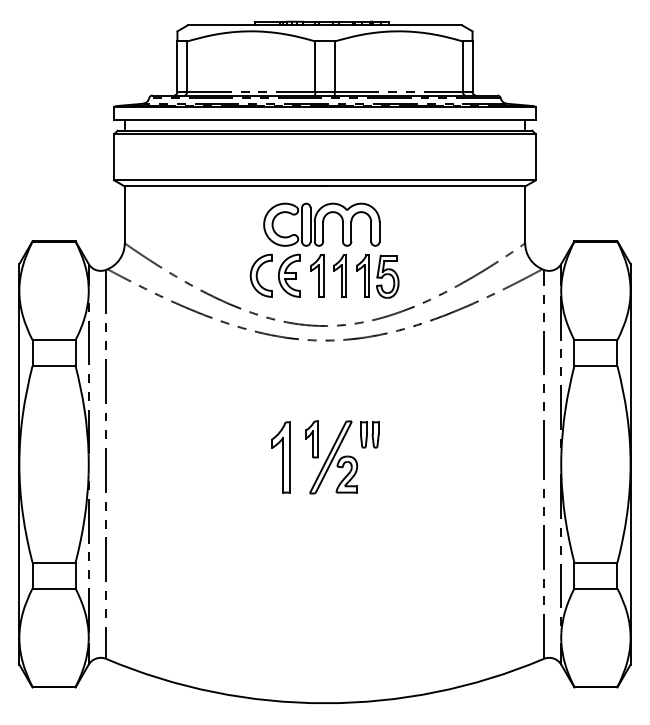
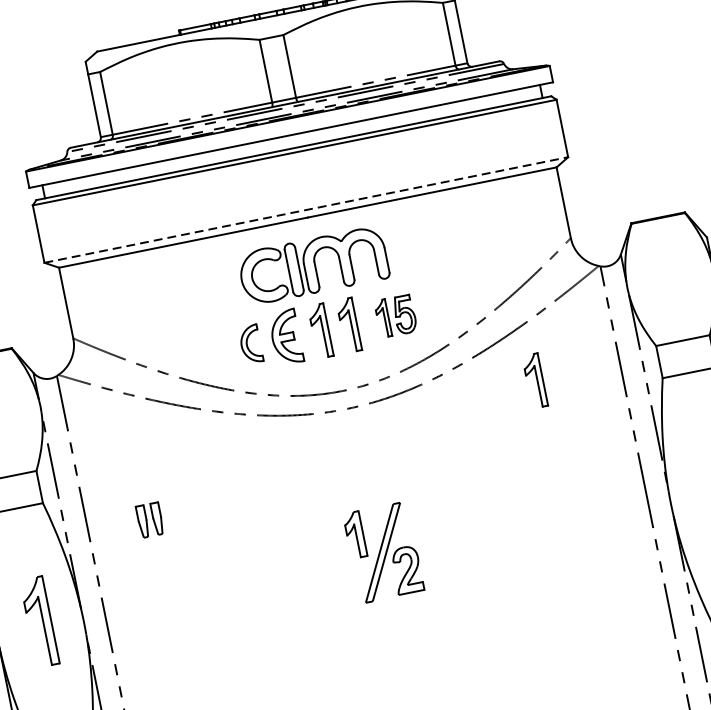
line: (324, 180) -> (305, 210), solid -> dashed
part: (260, 275) -> (249, 344), size x0.7
part: (377, 276) -> (395, 316), size x0.7
part: (475, 347) -> (535, 379), added
part: (369, 434) -> (149, 519), moved
part: (280, 457) -> (39, 622), moved

